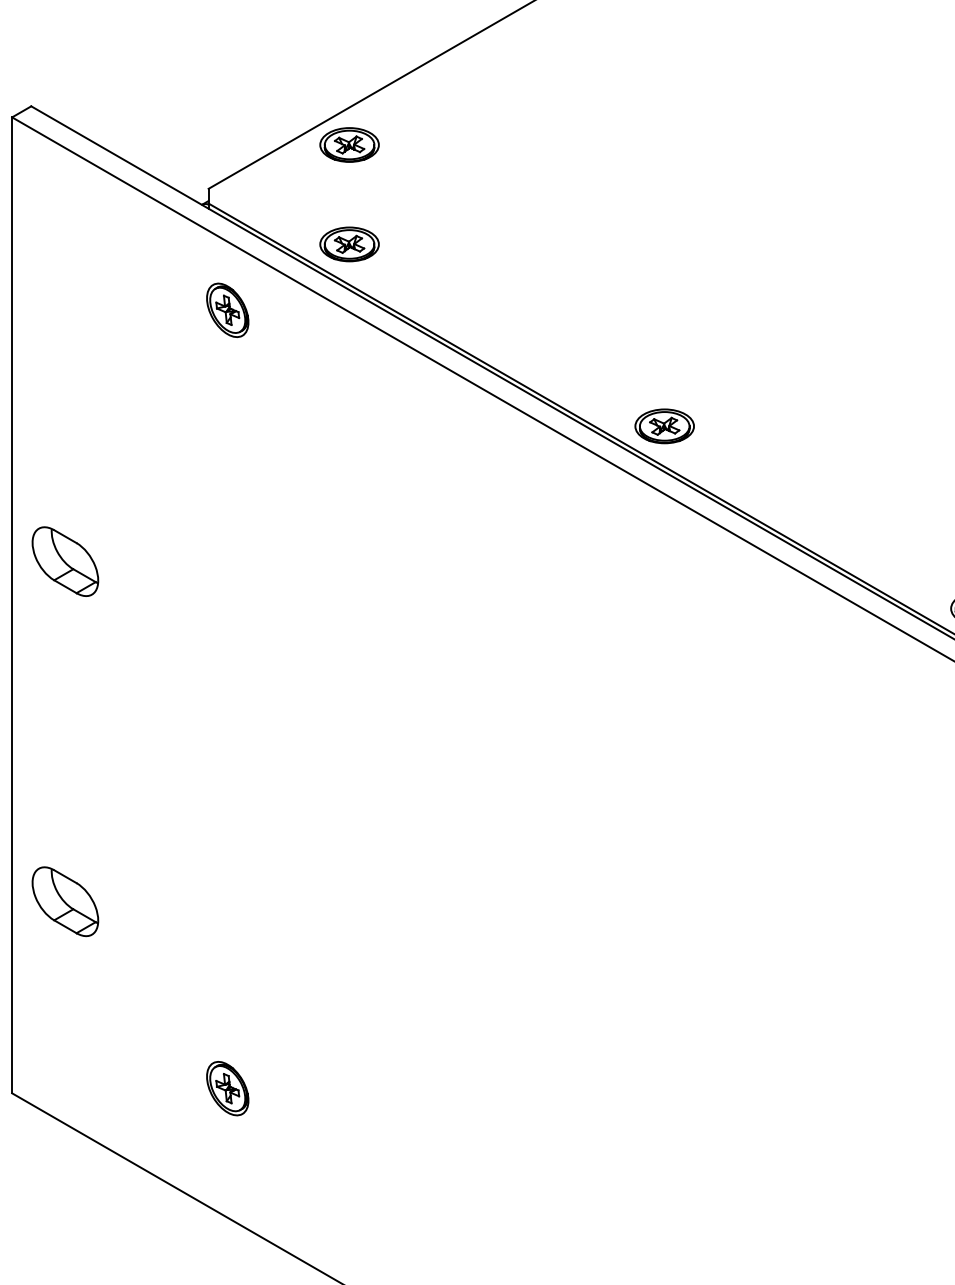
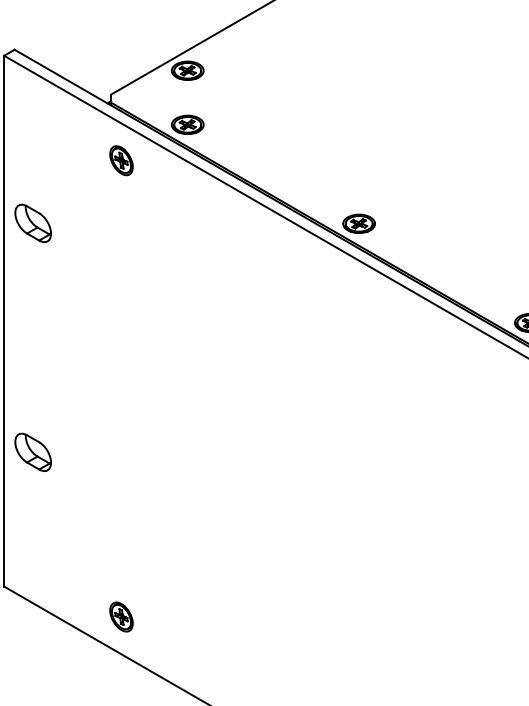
part: (64, 559) -> (32, 222), moved
part: (64, 900) -> (32, 451), moved
part: (227, 1087) -> (121, 616), moved

